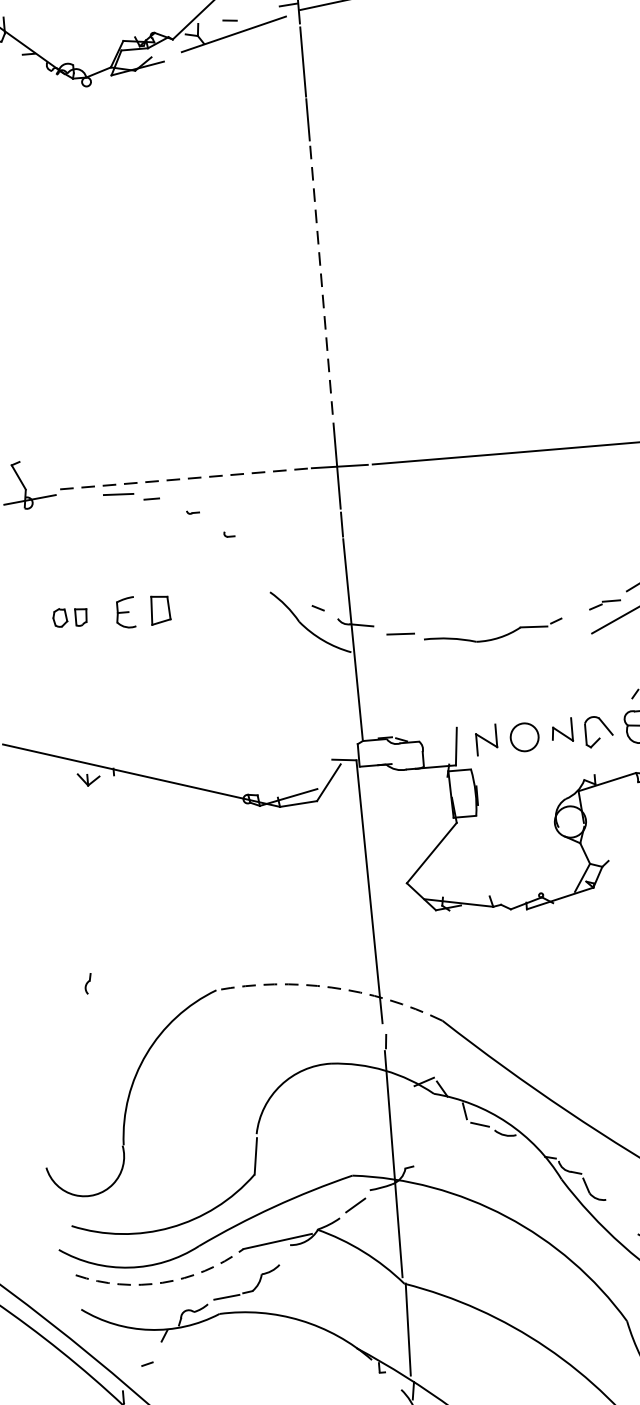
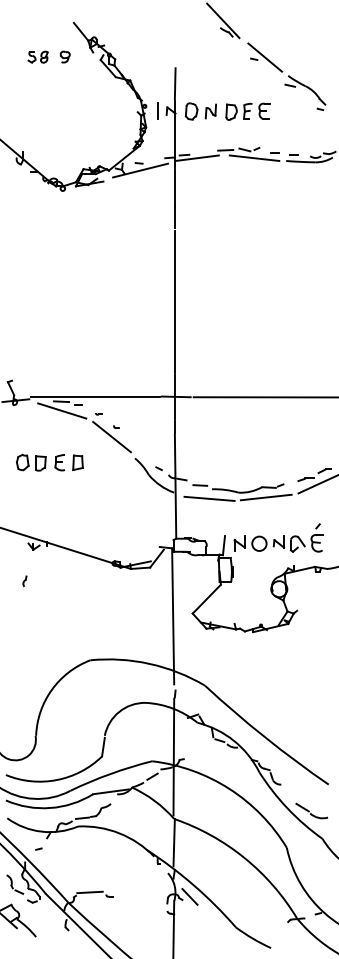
line: (321, 284) -> (174, 302), dashed -> solid
line: (183, 478) -> (95, 396), dashed -> solid
line: (121, 511) -> (62, 410), added
line: (220, 553) -> (111, 436), added
part: (70, 617) -> (31, 462), size x1.67
line: (528, 646) -> (265, 497), added
line: (420, 657) -> (209, 498), added
part: (87, 983) -> (24, 581), moved
arc: (331, 986) -> (149, 663), dashed -> solid
arc: (163, 1283) -> (50, 808), dashed -> solid

